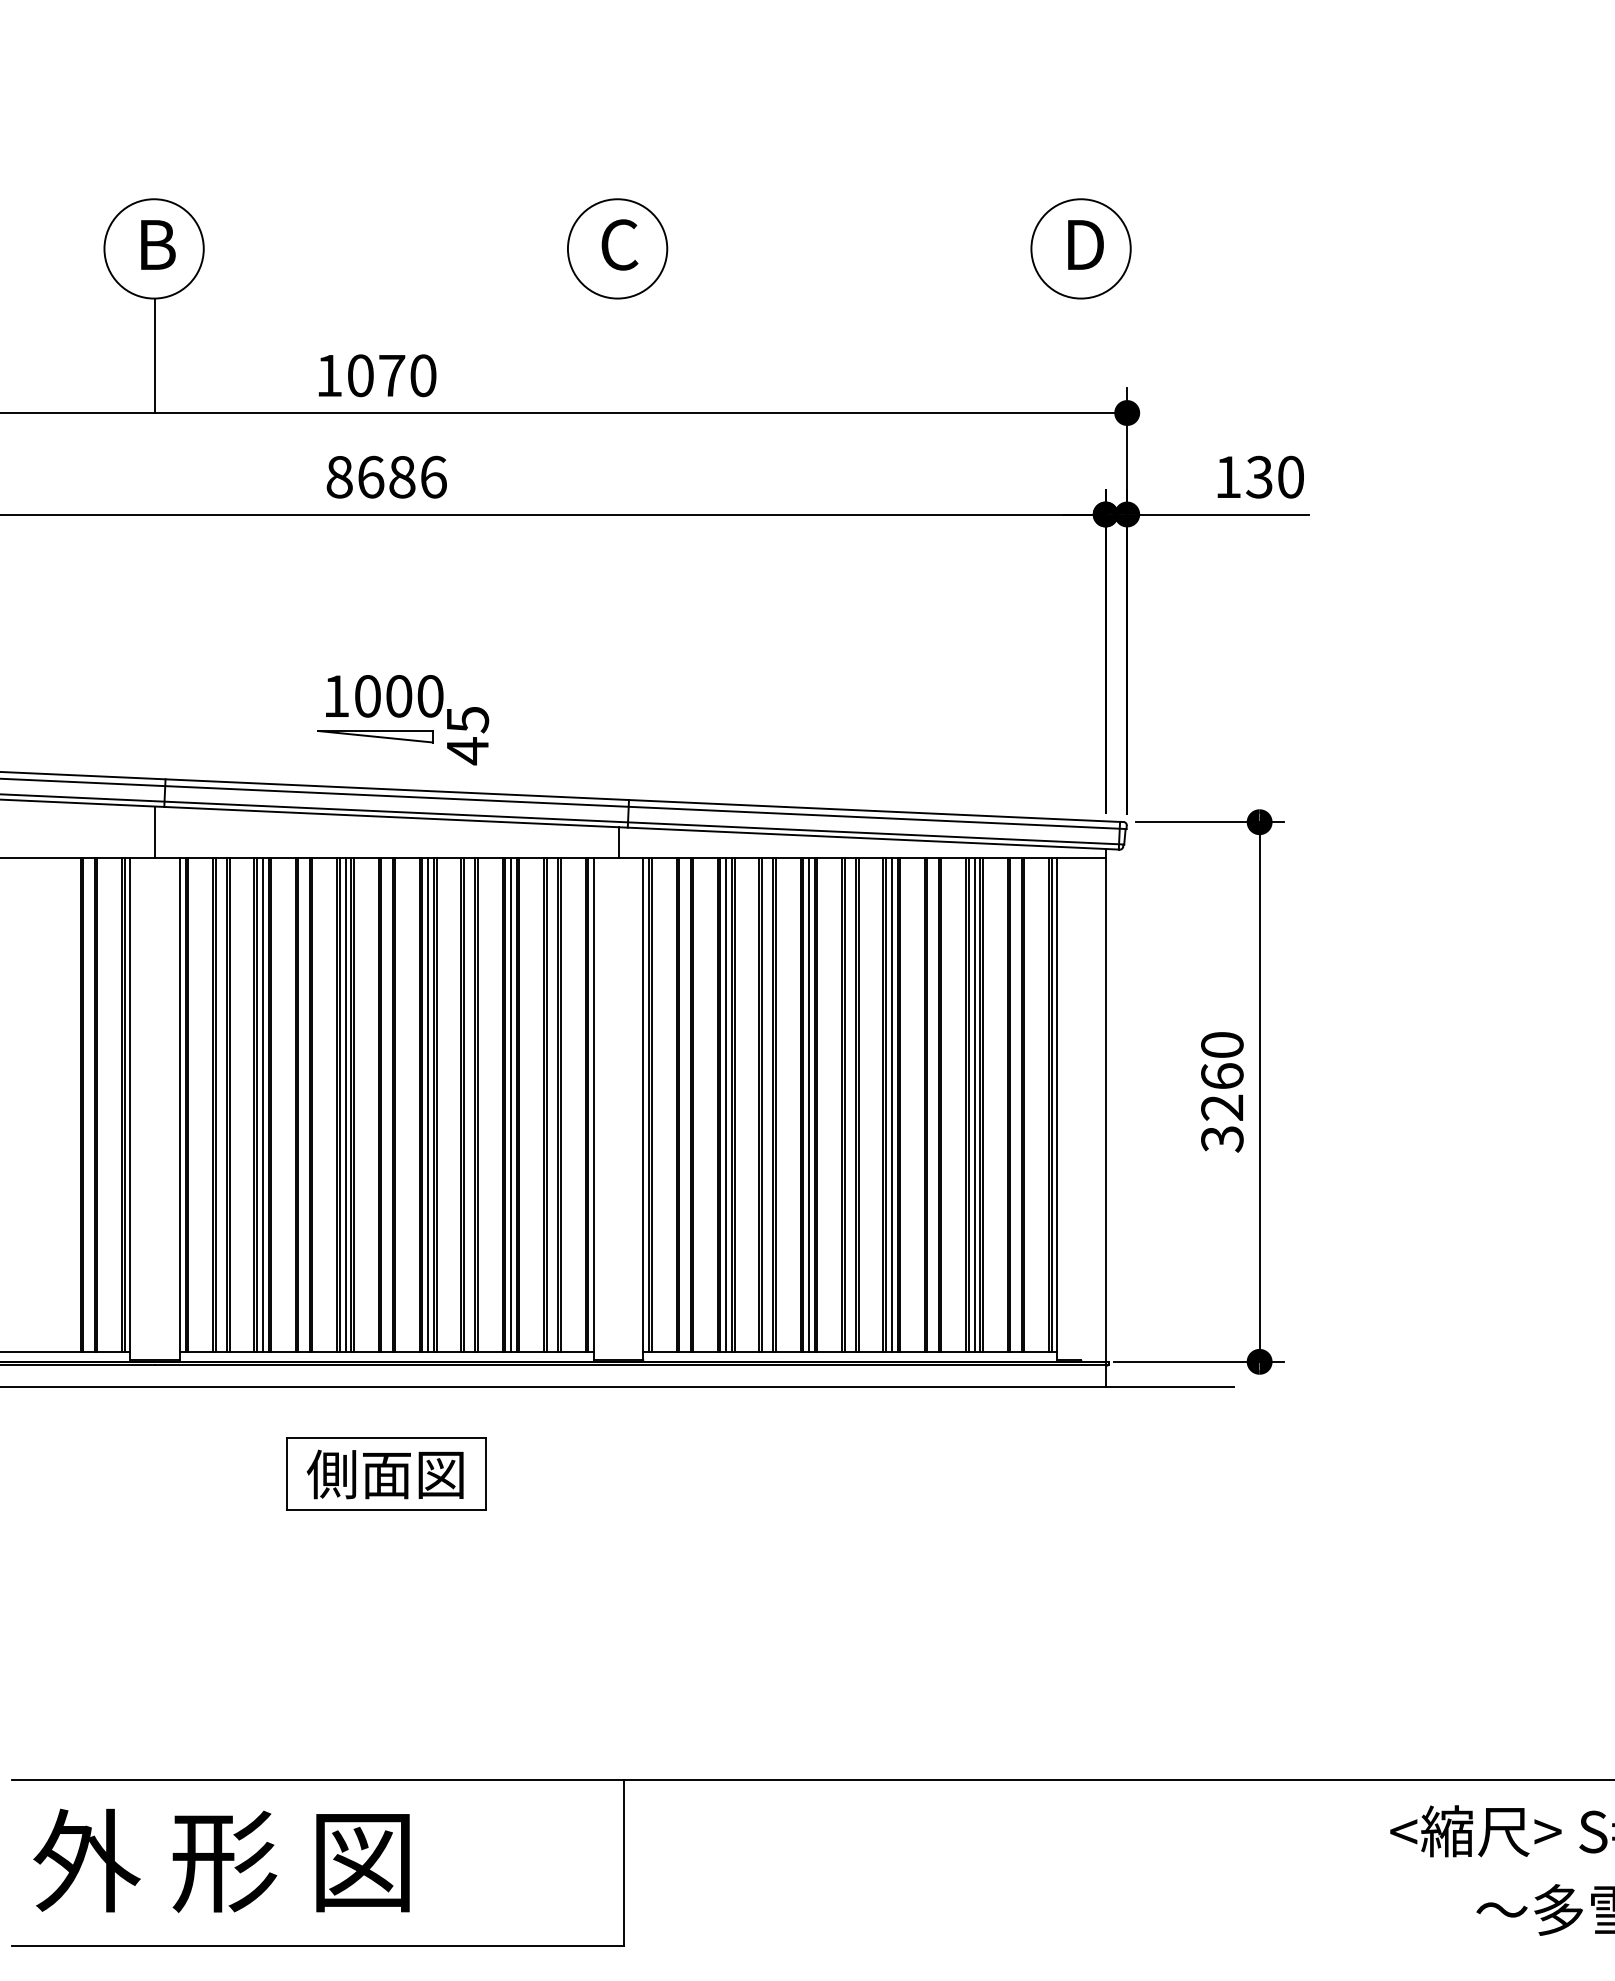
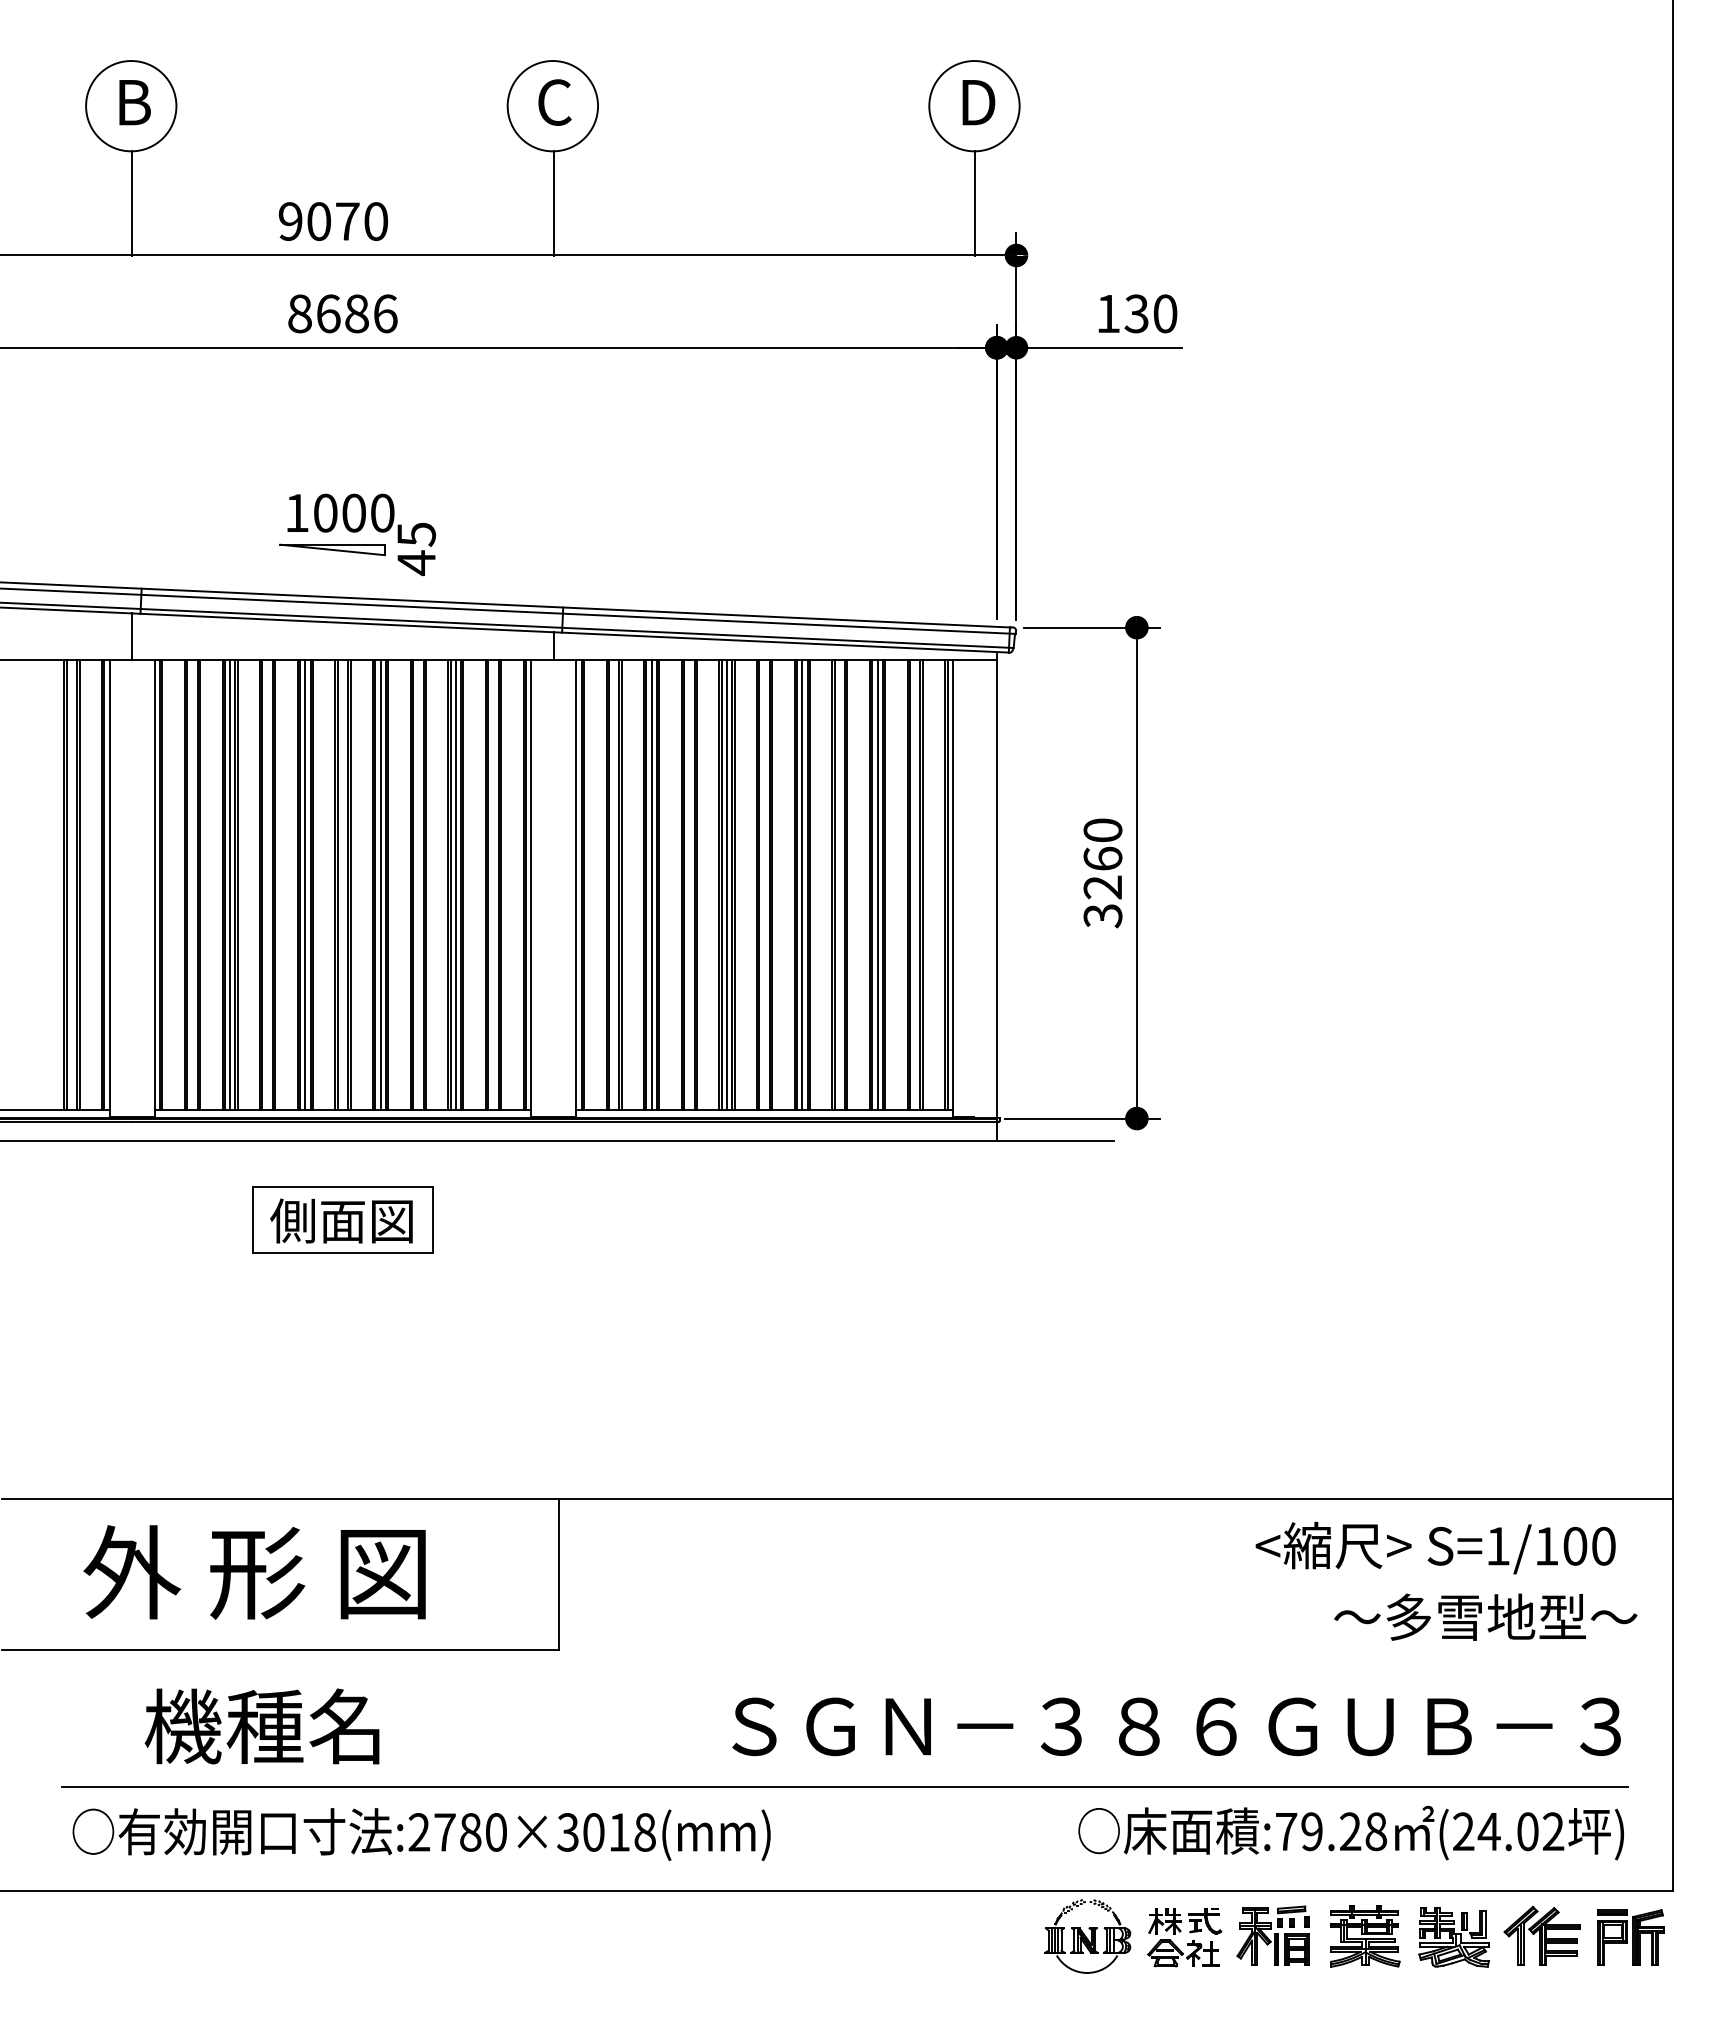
line: (618, 355) -> (553, 203), added
line: (1082, 355) -> (975, 203), added
text: (329, 375) -> (290, 221), 1070 -> 9070
text: (221, 1860) -> (254, 1572), moved

